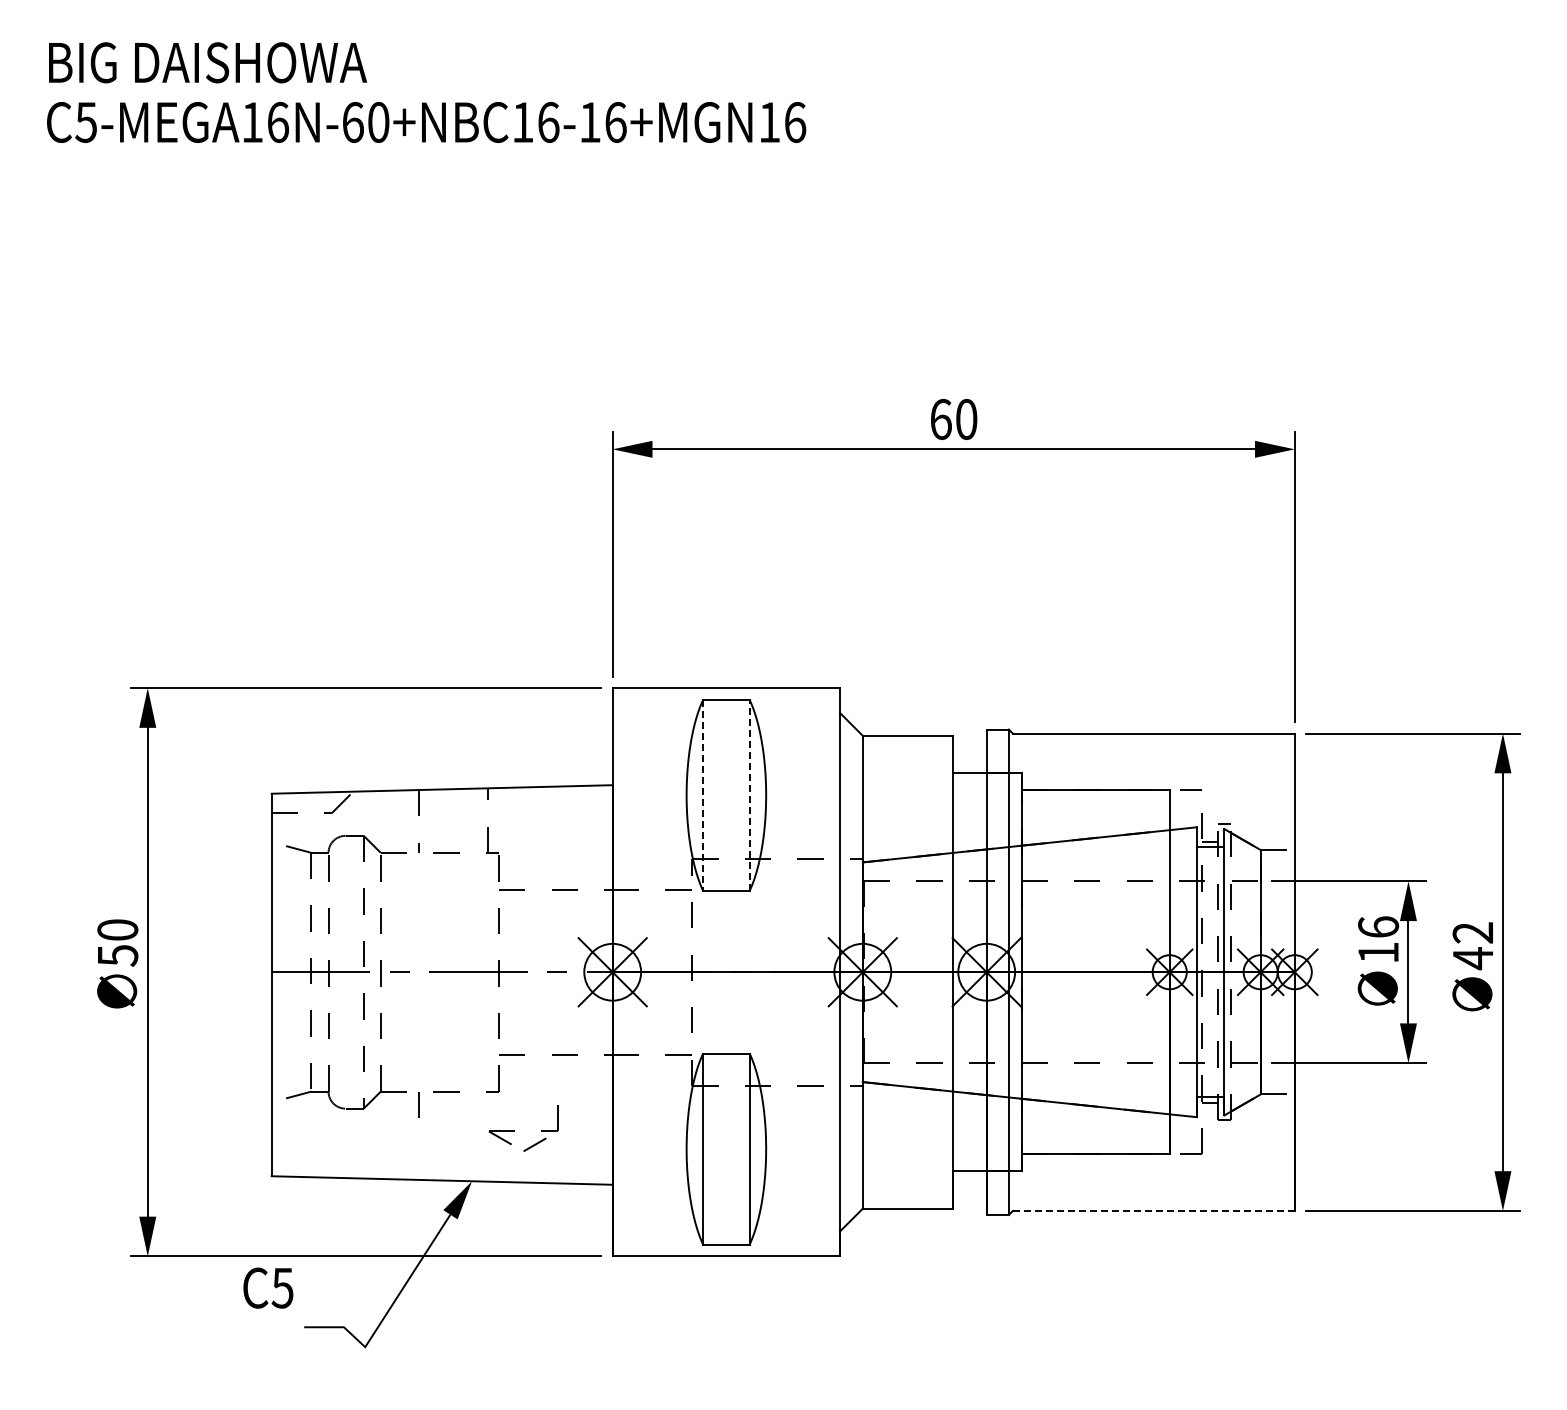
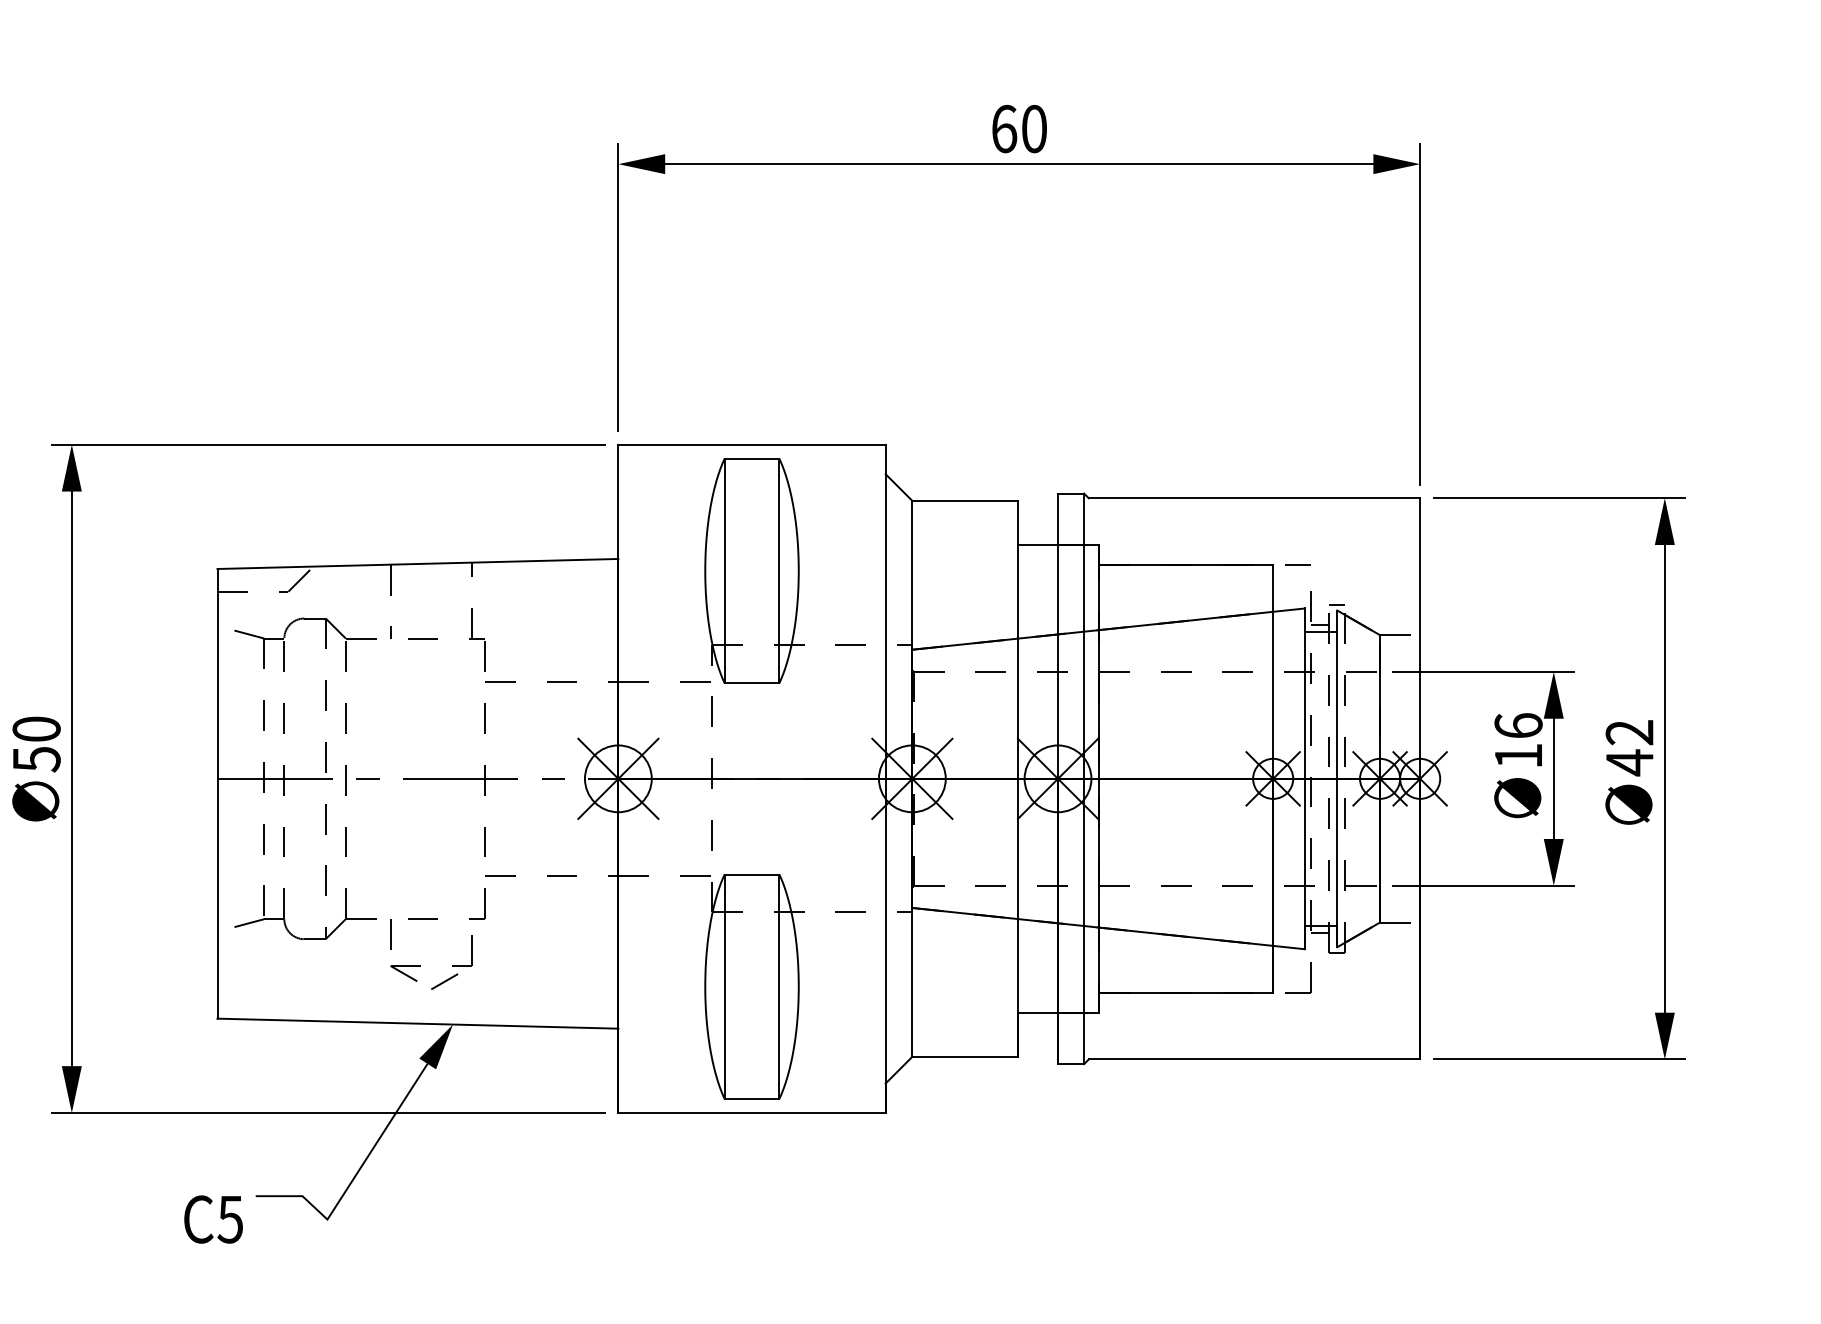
line: (749, 794) -> (779, 569), dashed -> solid
line: (703, 795) -> (725, 571), dashed -> solid
part: (514, 1130) -> (420, 964), moved
line: (1153, 1210) -> (1254, 1058), dashed -> solid
text: (268, 1287) -> (213, 1218), moved

